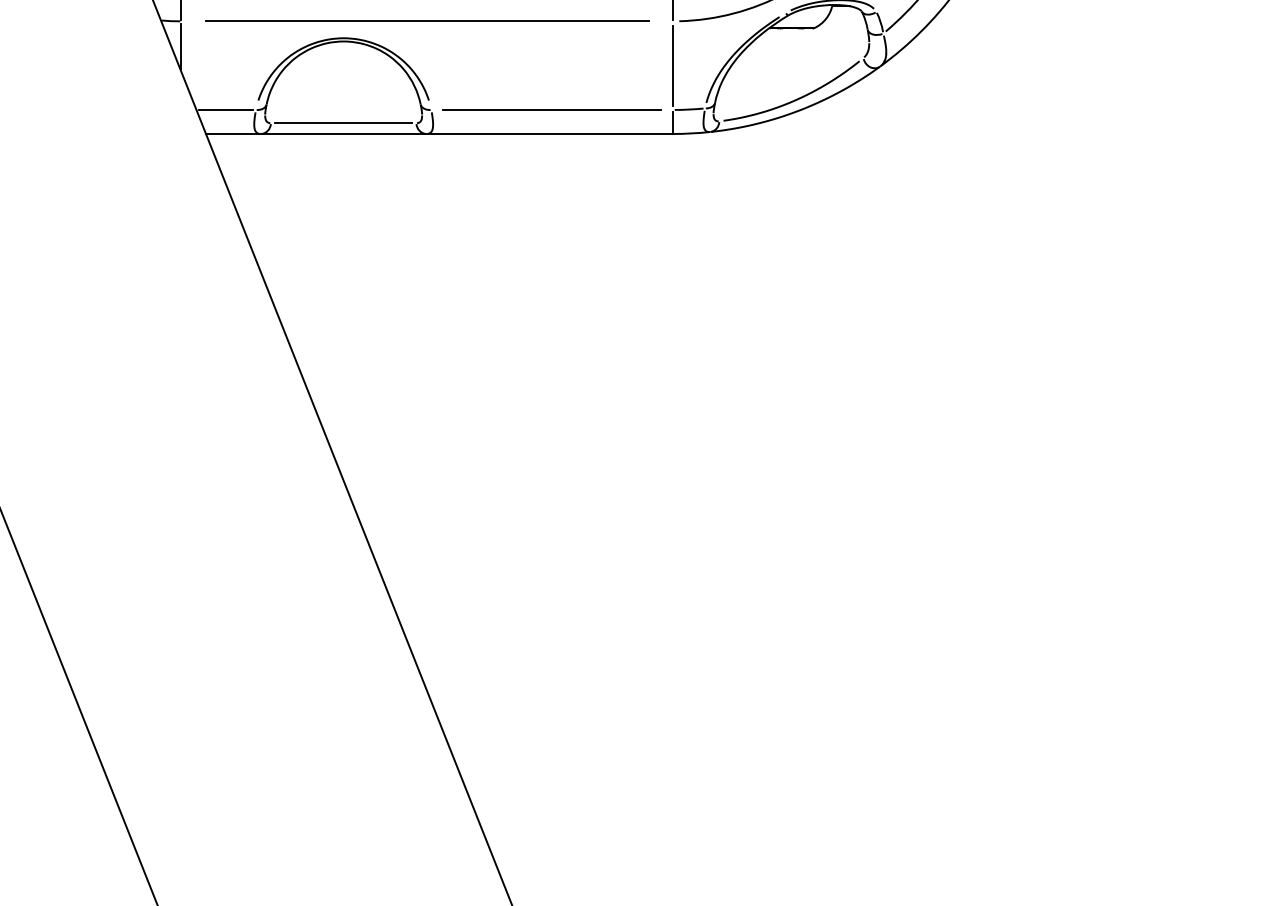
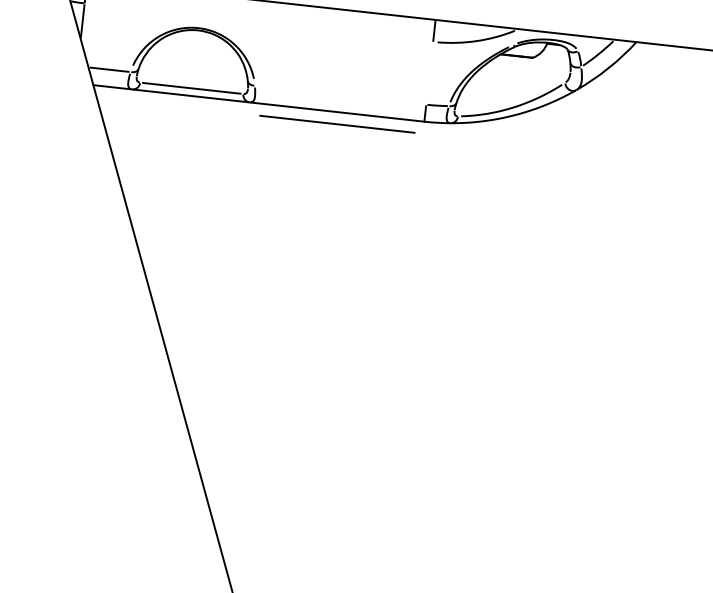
line: (426, 21) -> (258, 22), removed
line: (673, 65) -> (429, 73), removed
line: (551, 109) -> (336, 123), moved

